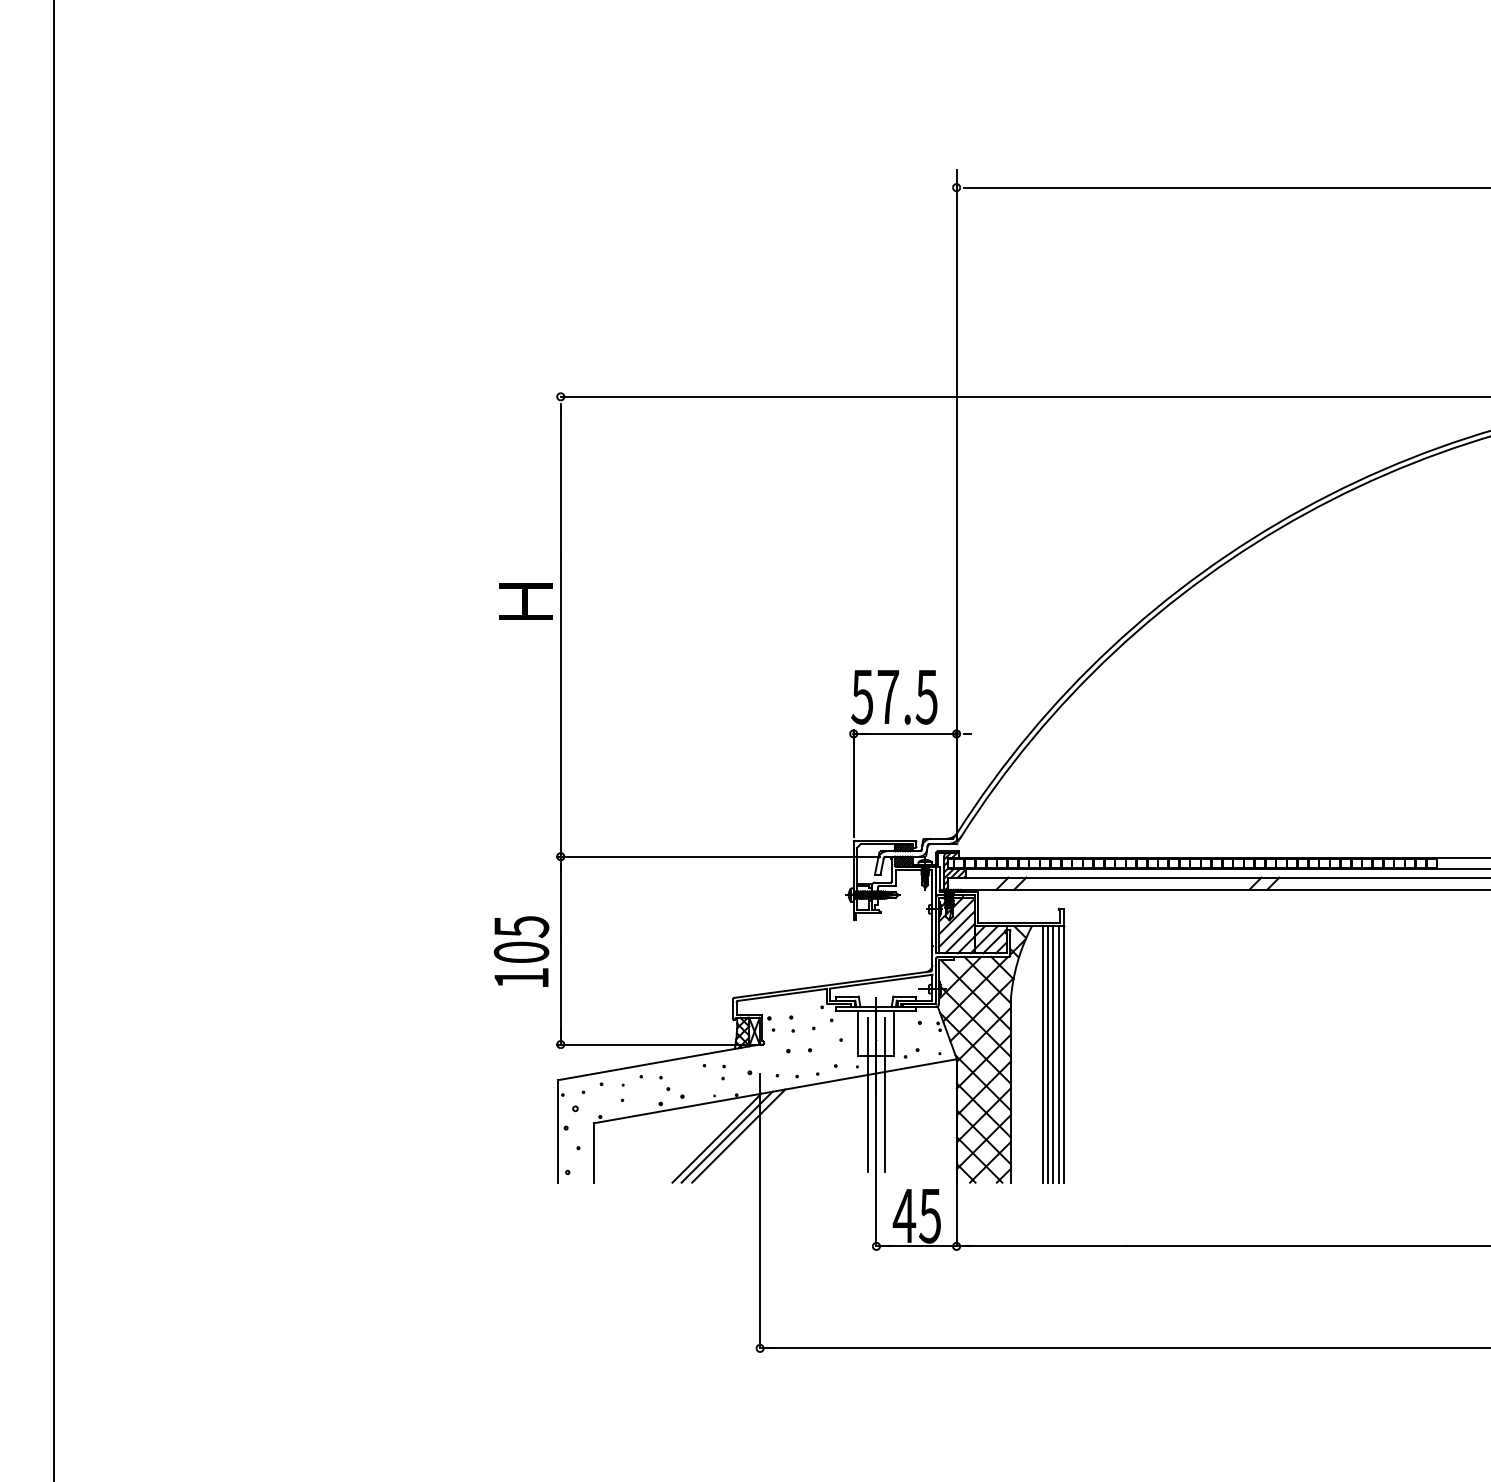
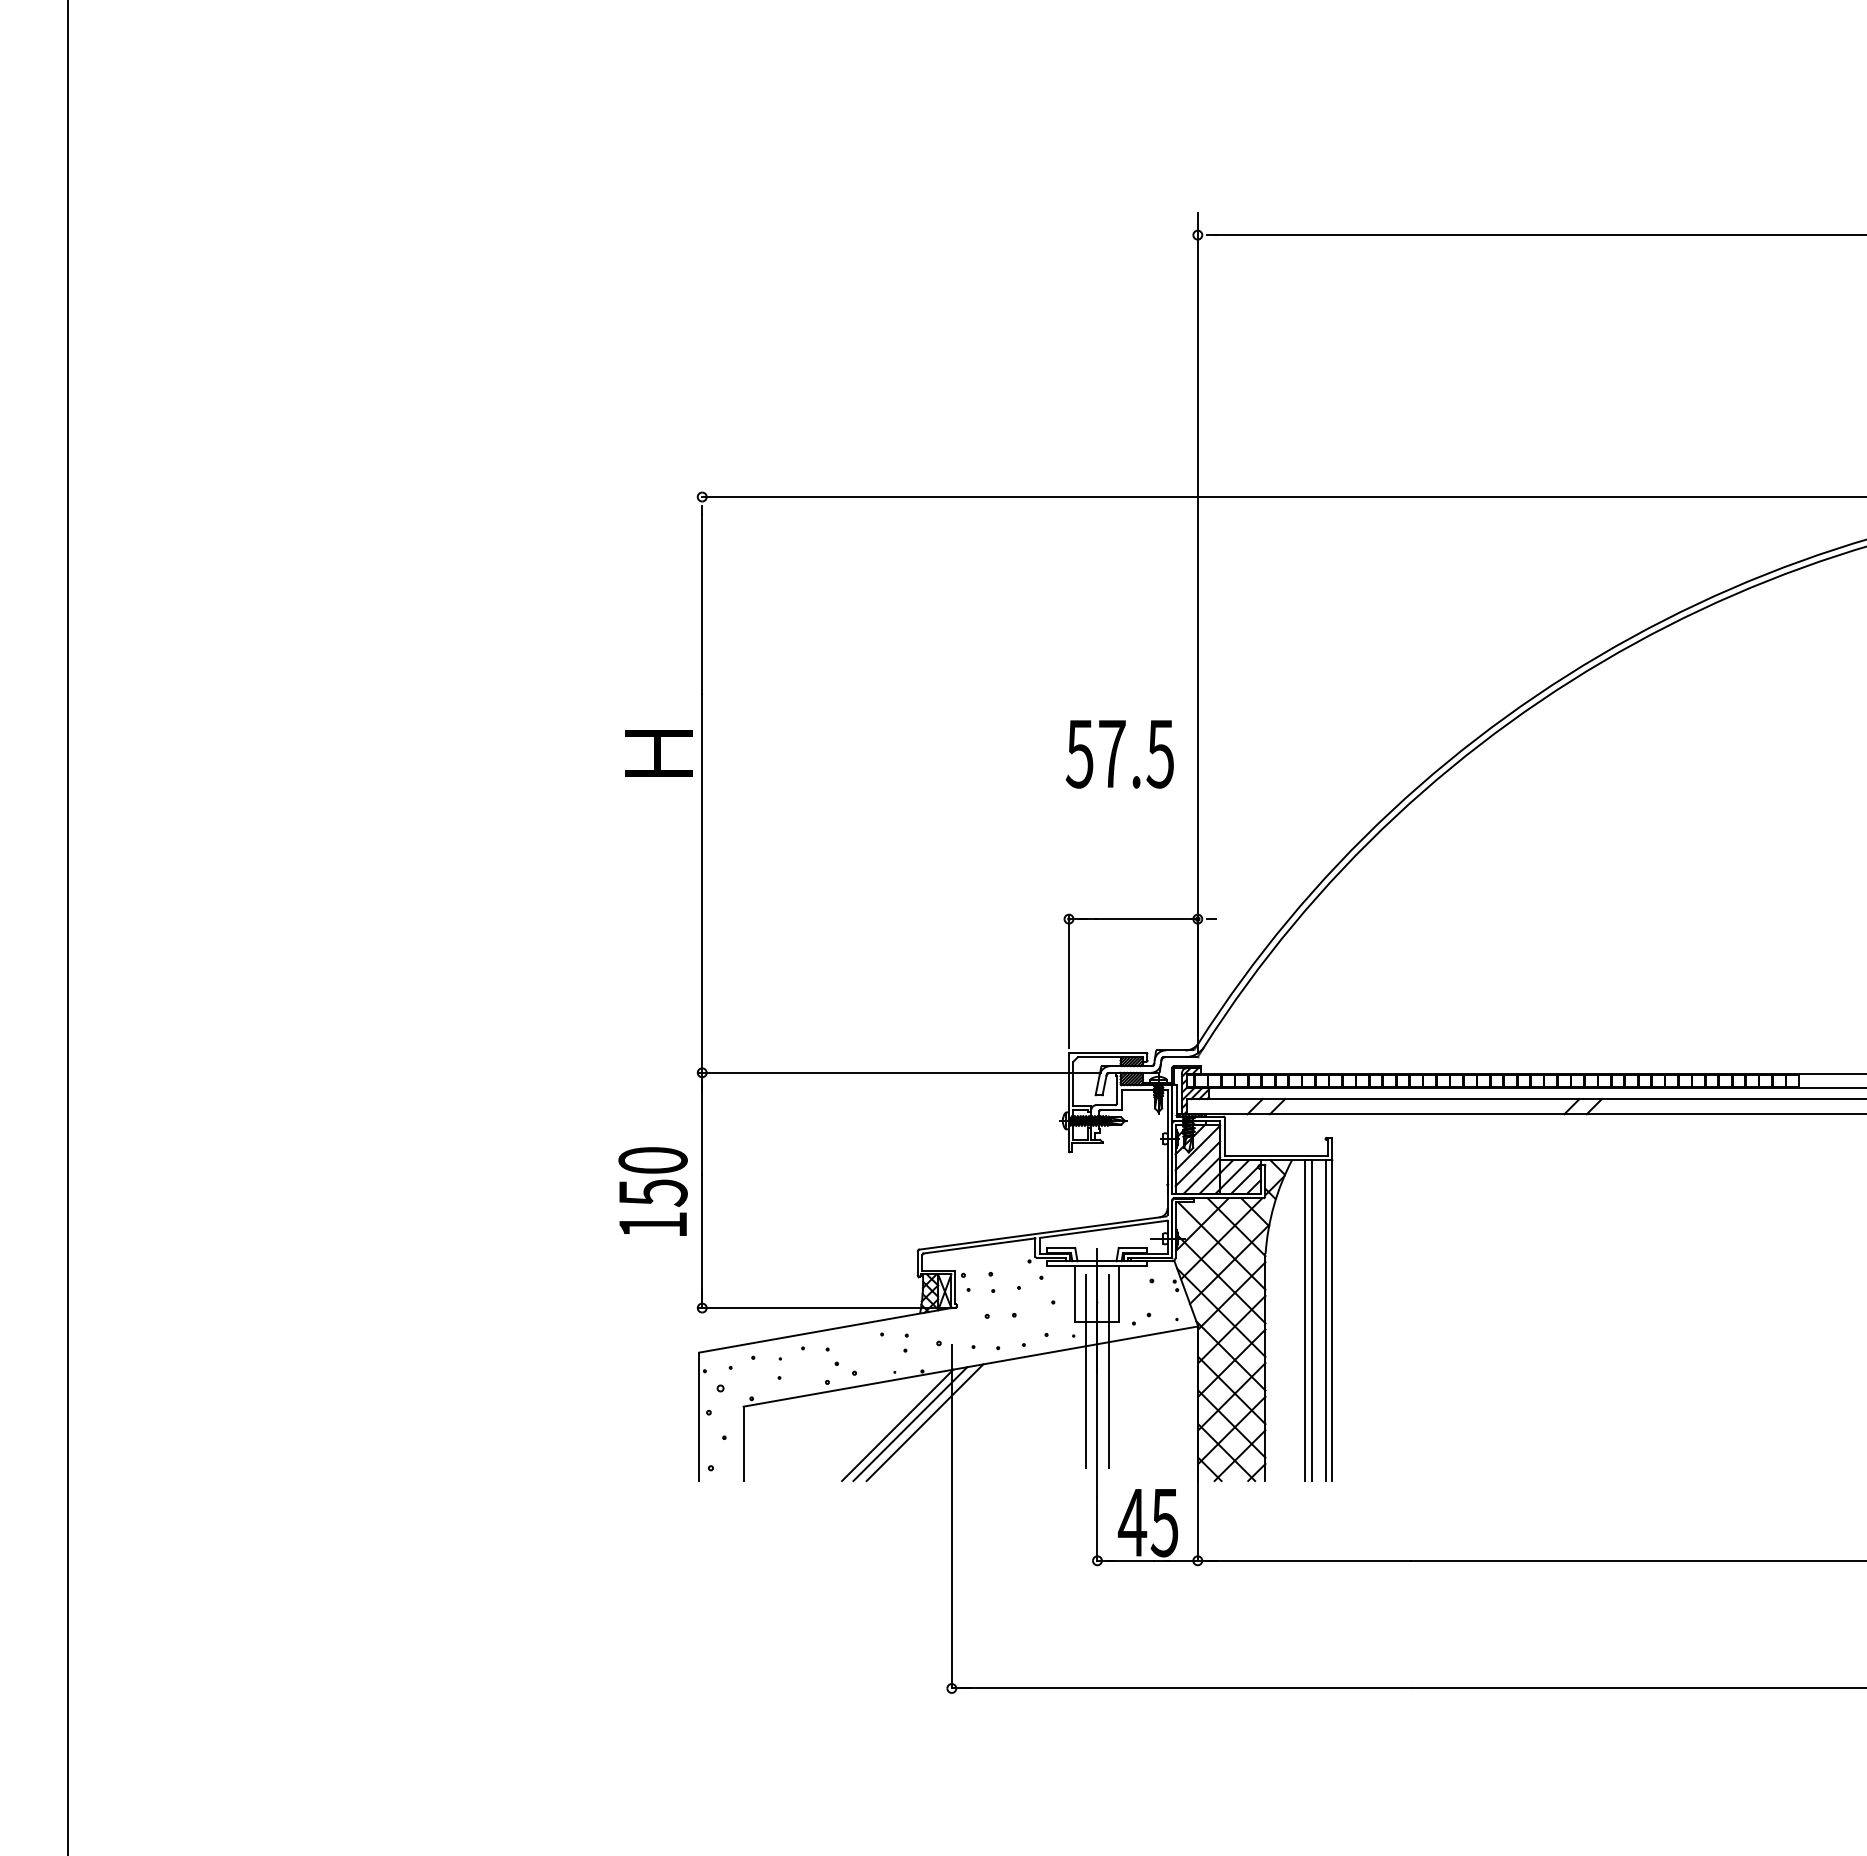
text: (894, 697) -> (1119, 754), moved
text: (521, 939) -> (652, 1176), 105 -> 150
line: (1052, 1054) -> (1318, 1320), removed

